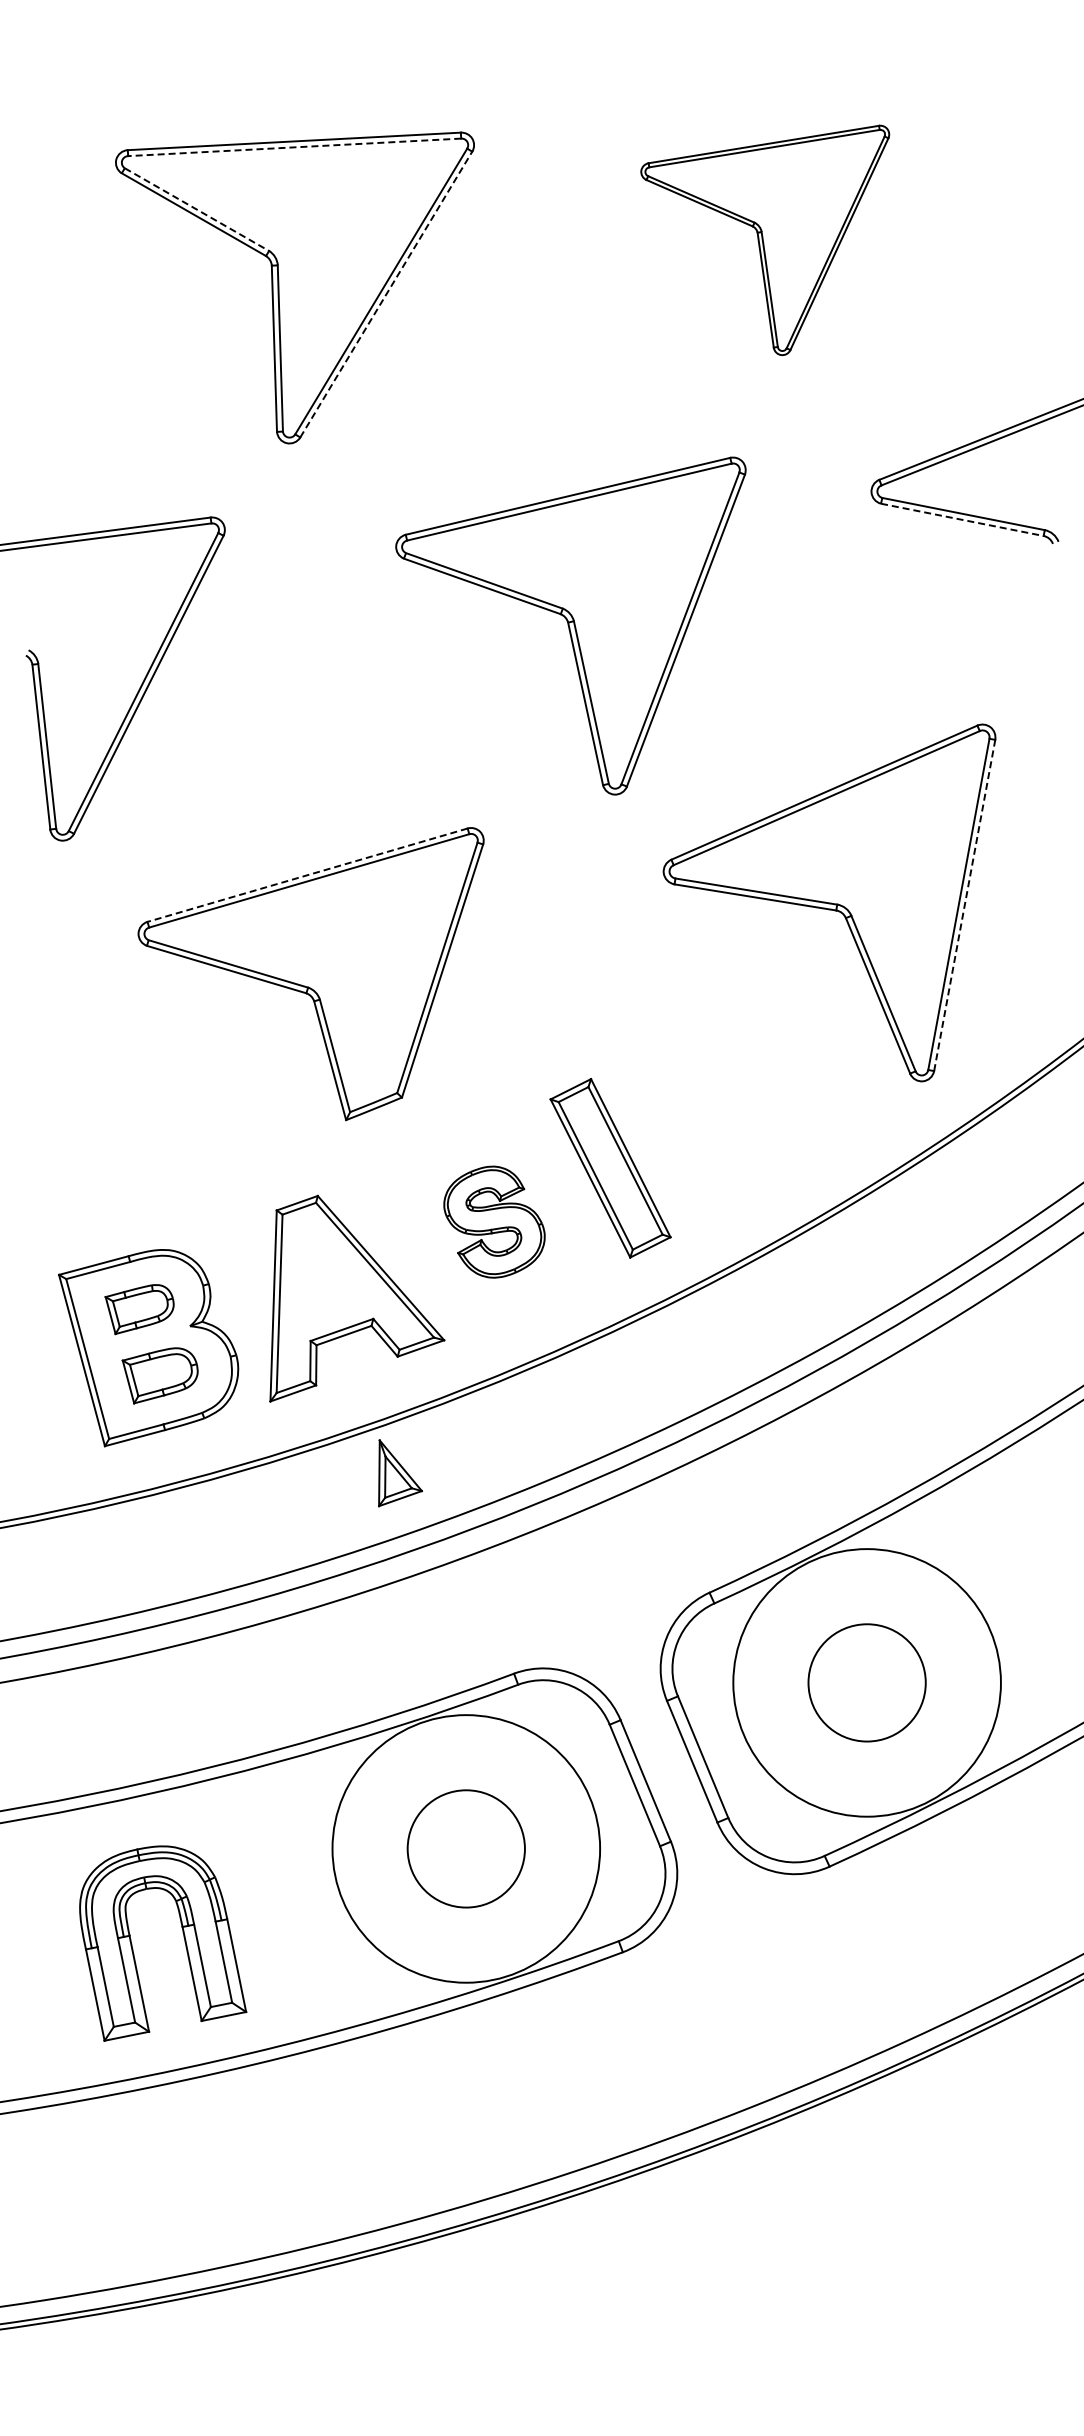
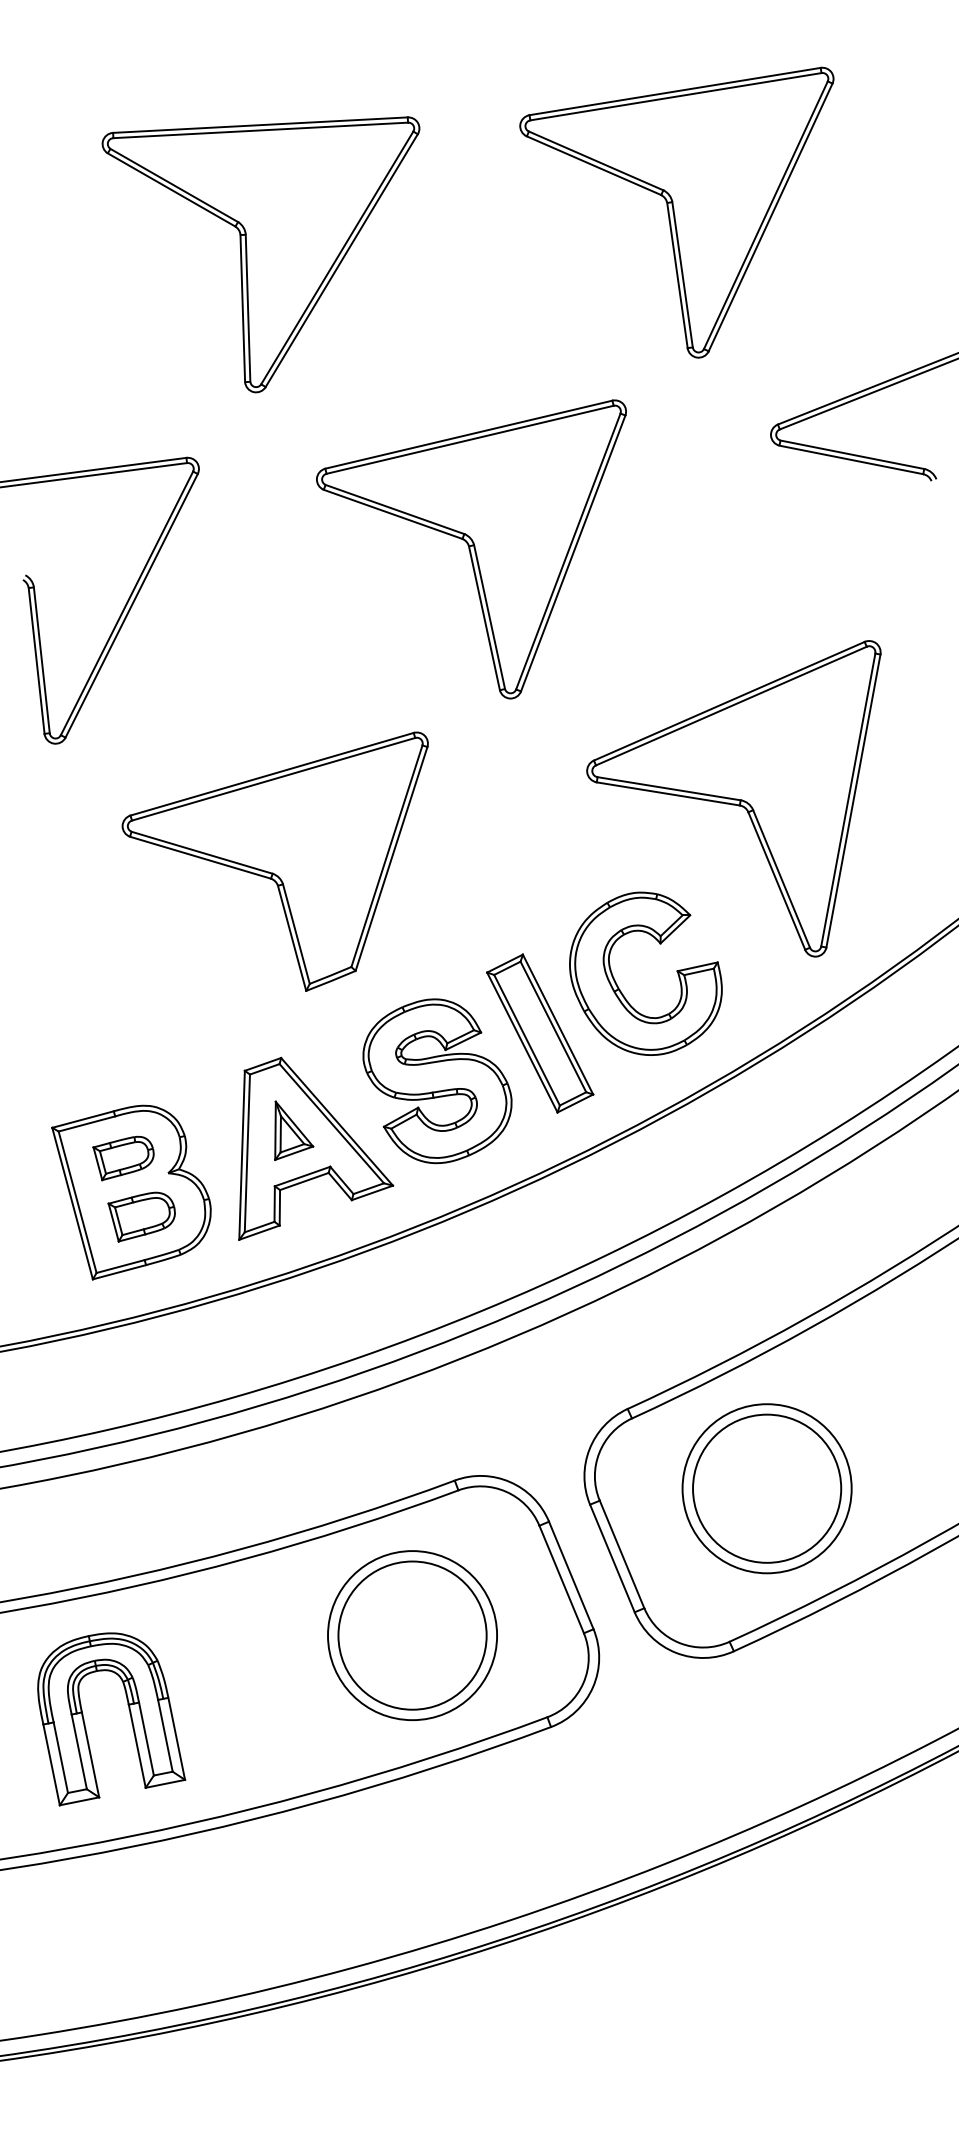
line: (294, 147) -> (260, 130), dashed -> solid
line: (197, 209) -> (174, 185), dashed -> solid
part: (765, 240) -> (677, 212), size x1.43
line: (386, 294) -> (341, 260), dashed -> solid
line: (962, 519) -> (851, 459), dashed -> solid
part: (570, 625) -> (471, 548), moved
line: (307, 875) -> (272, 774), dashed -> solid
line: (964, 904) -> (853, 800), dashed -> solid
part: (699, 1115) -> (618, 986), added
part: (494, 1221) -> (437, 1080), size x1.67
part: (400, 1473) -> (294, 1131), moved
circle: (866, 1682) -> (766, 1488), size x0.71
circle: (866, 1682) -> (766, 1488), size x1.43
circle: (465, 1848) -> (411, 1635), size x0.71
circle: (466, 1848) -> (412, 1635), size x1.43
part: (183, 1937) -> (129, 1713), moved

